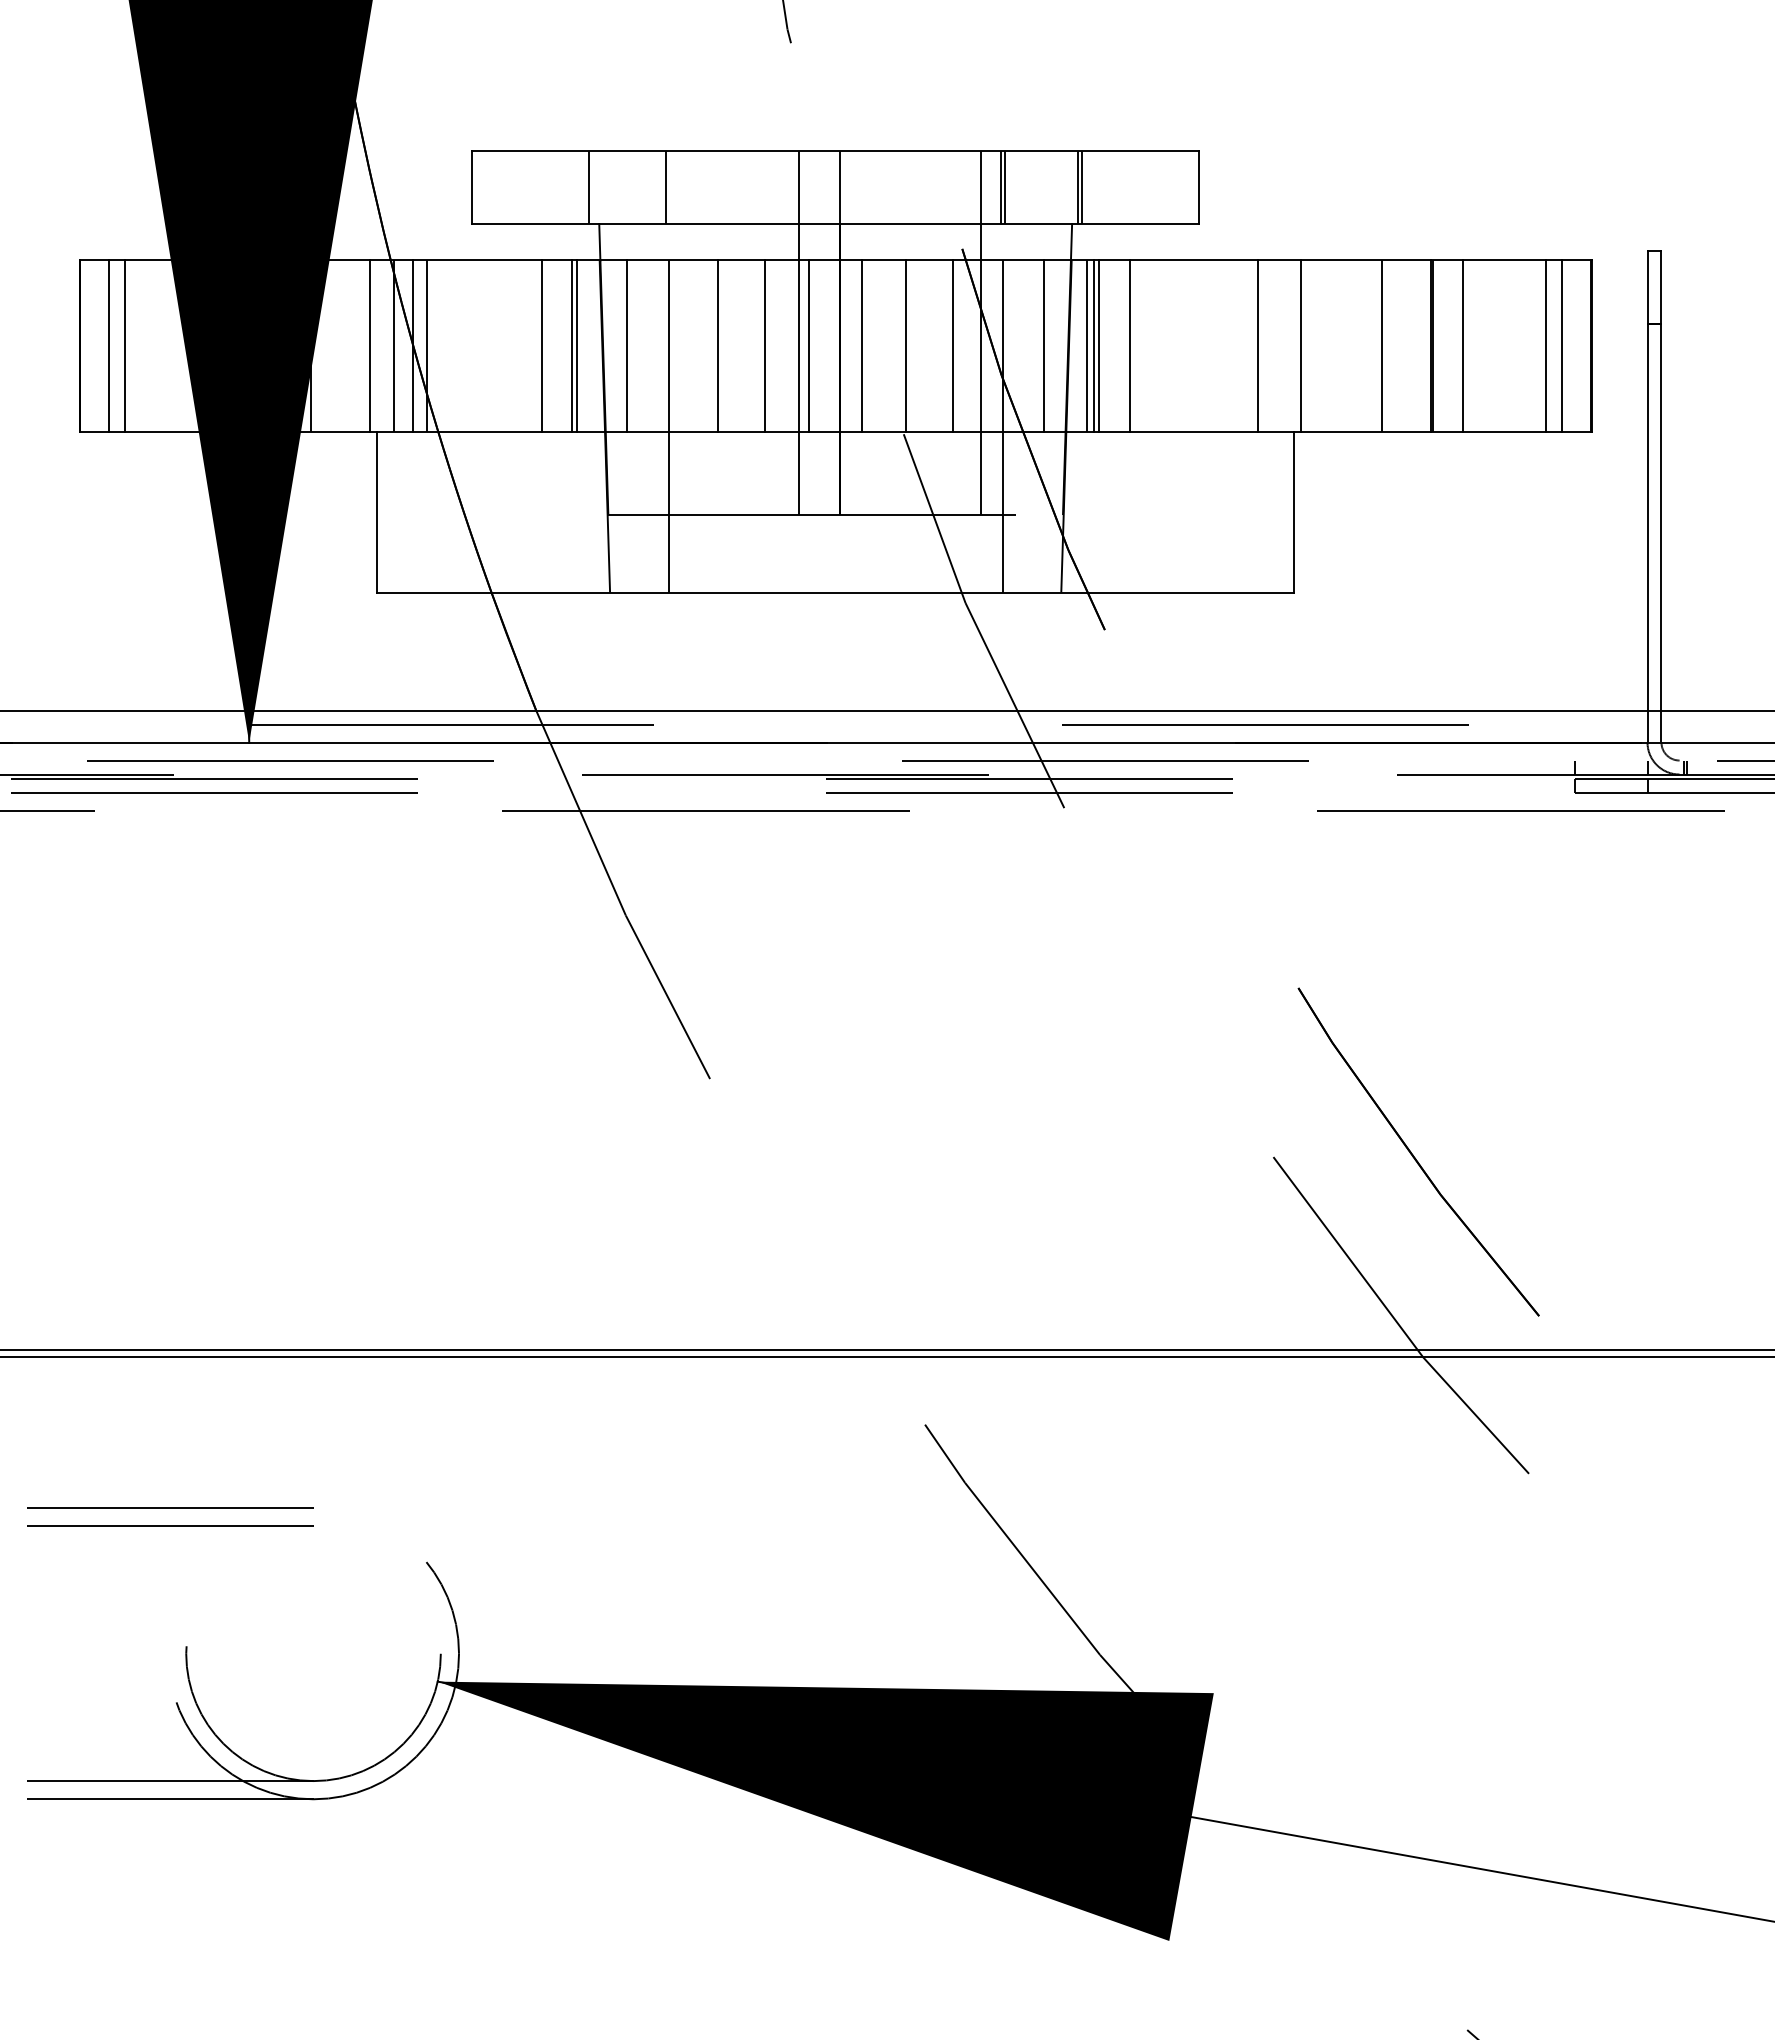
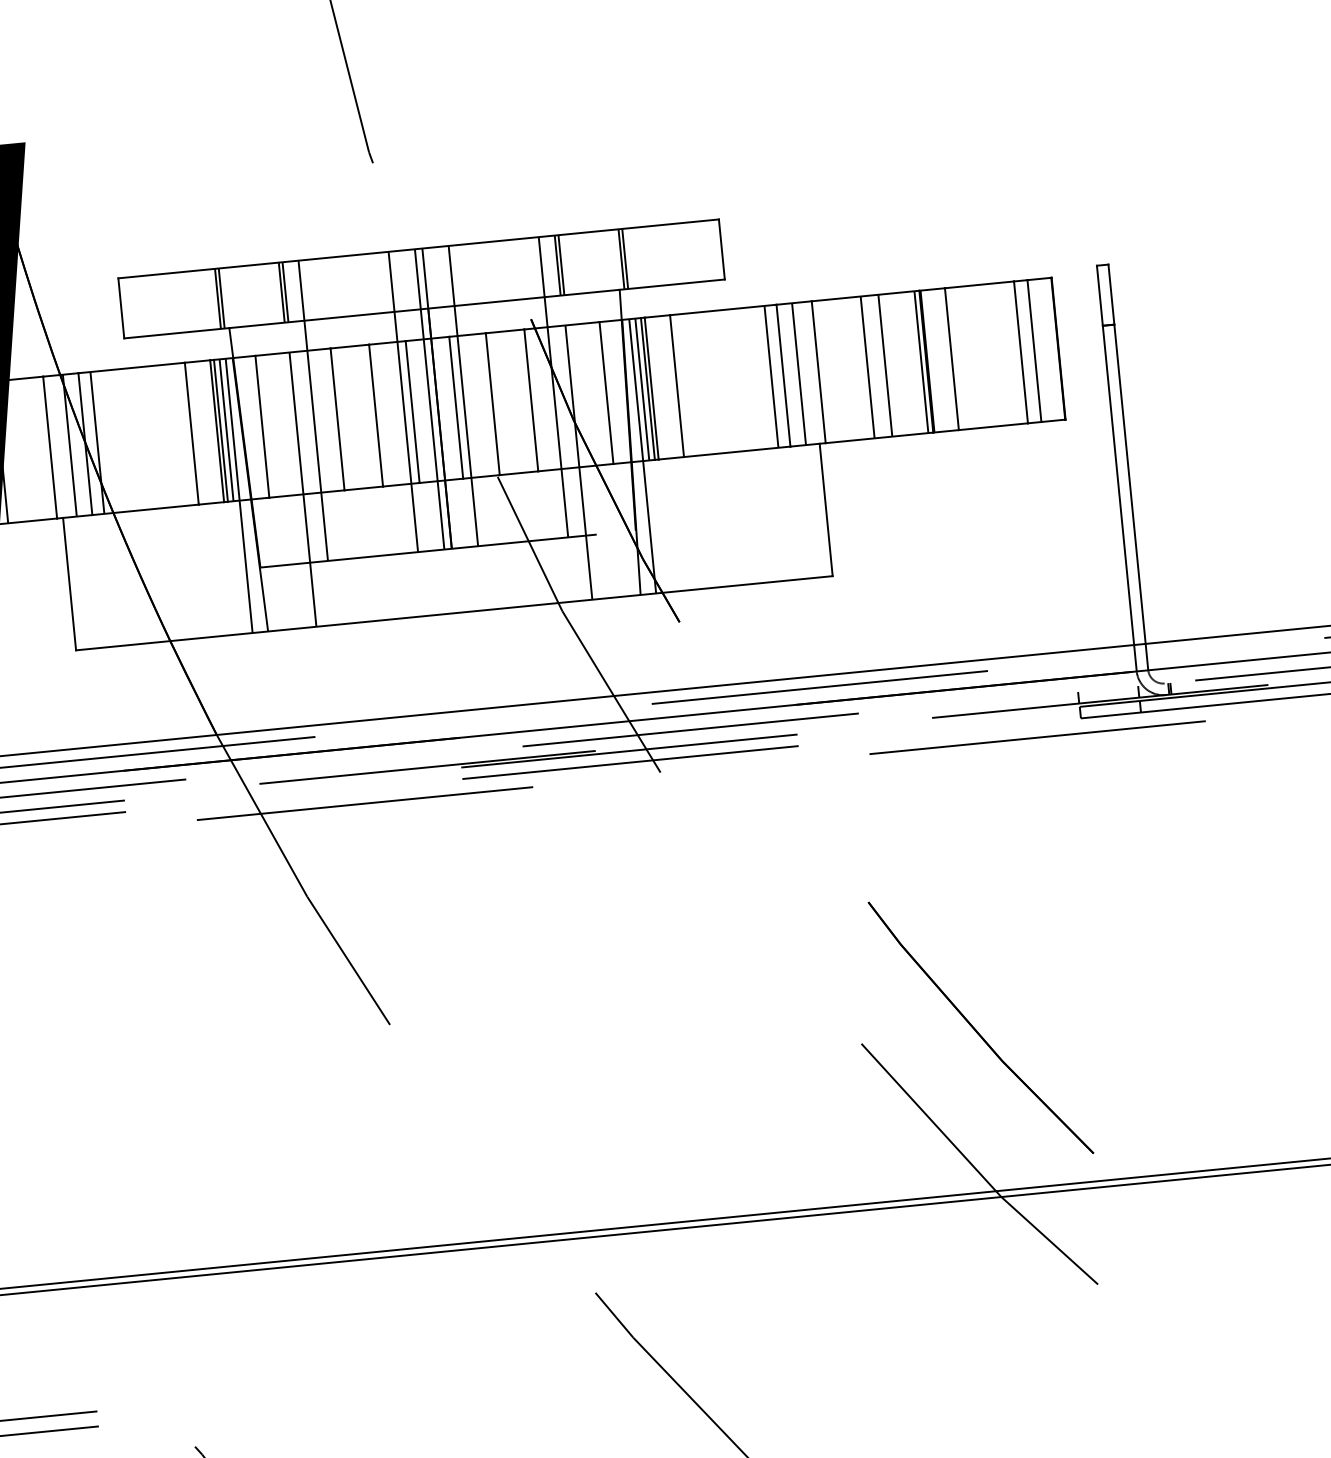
line: (593, 187) -> (221, 298), added
line: (670, 187) -> (285, 292), added
line: (690, 333) -> (313, 411), added
line: (831, 333) -> (429, 399), added
line: (872, 333) -> (463, 396), added
line: (583, 346) -> (226, 430), added
line: (1243, 346) -> (771, 377), added
line: (1277, 346) -> (799, 374), added
line: (1360, 346) -> (867, 367), added
line: (1425, 346) -> (921, 362), added
line: (591, 426) -> (239, 495), added
line: (1080, 426) -> (643, 456), added

